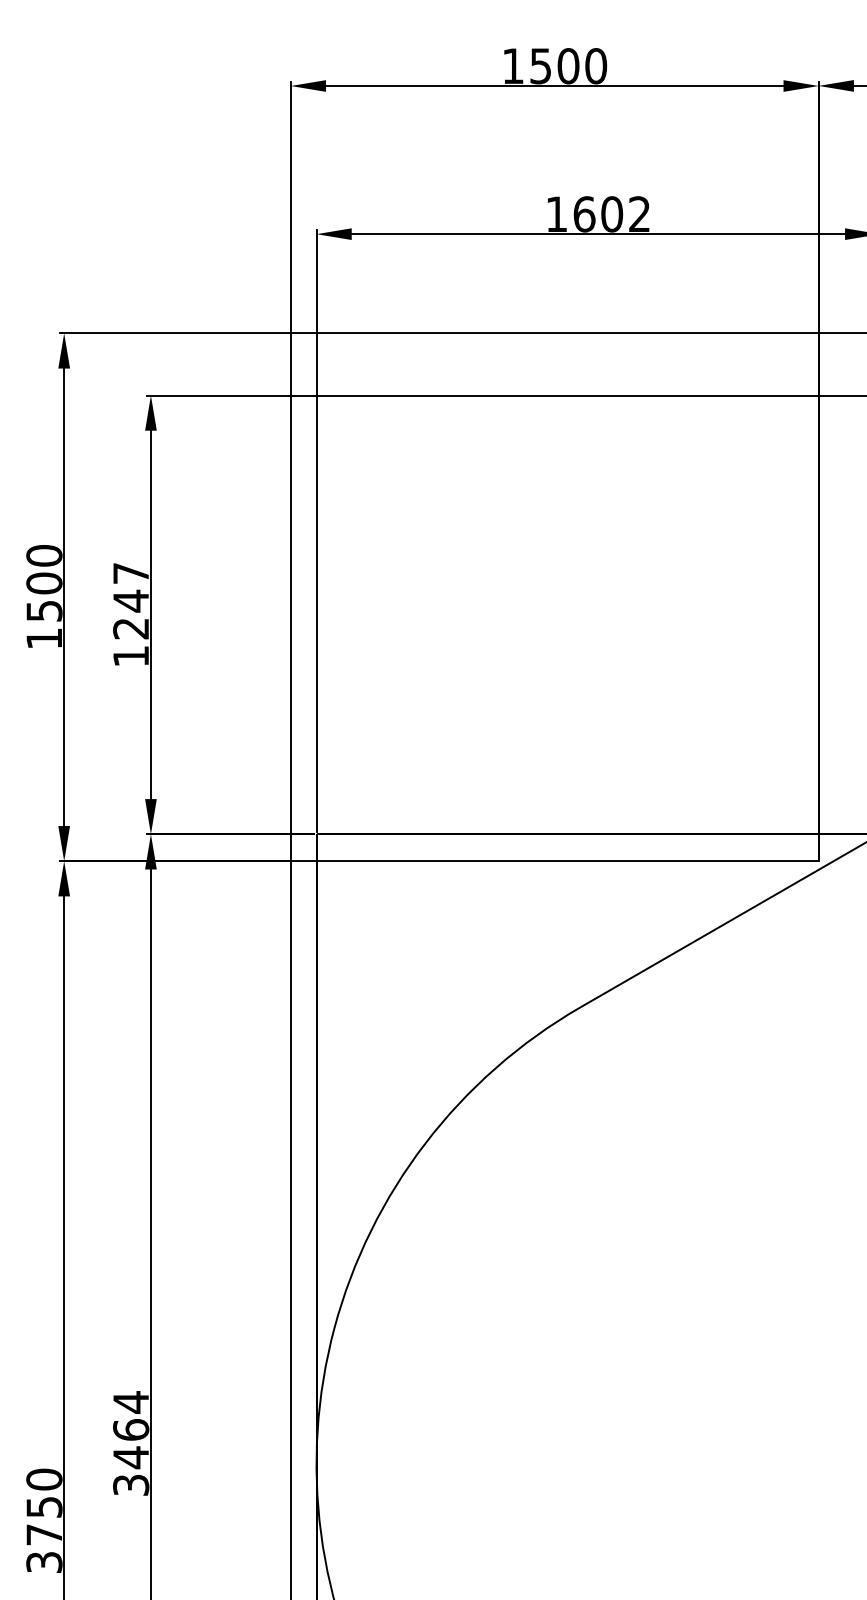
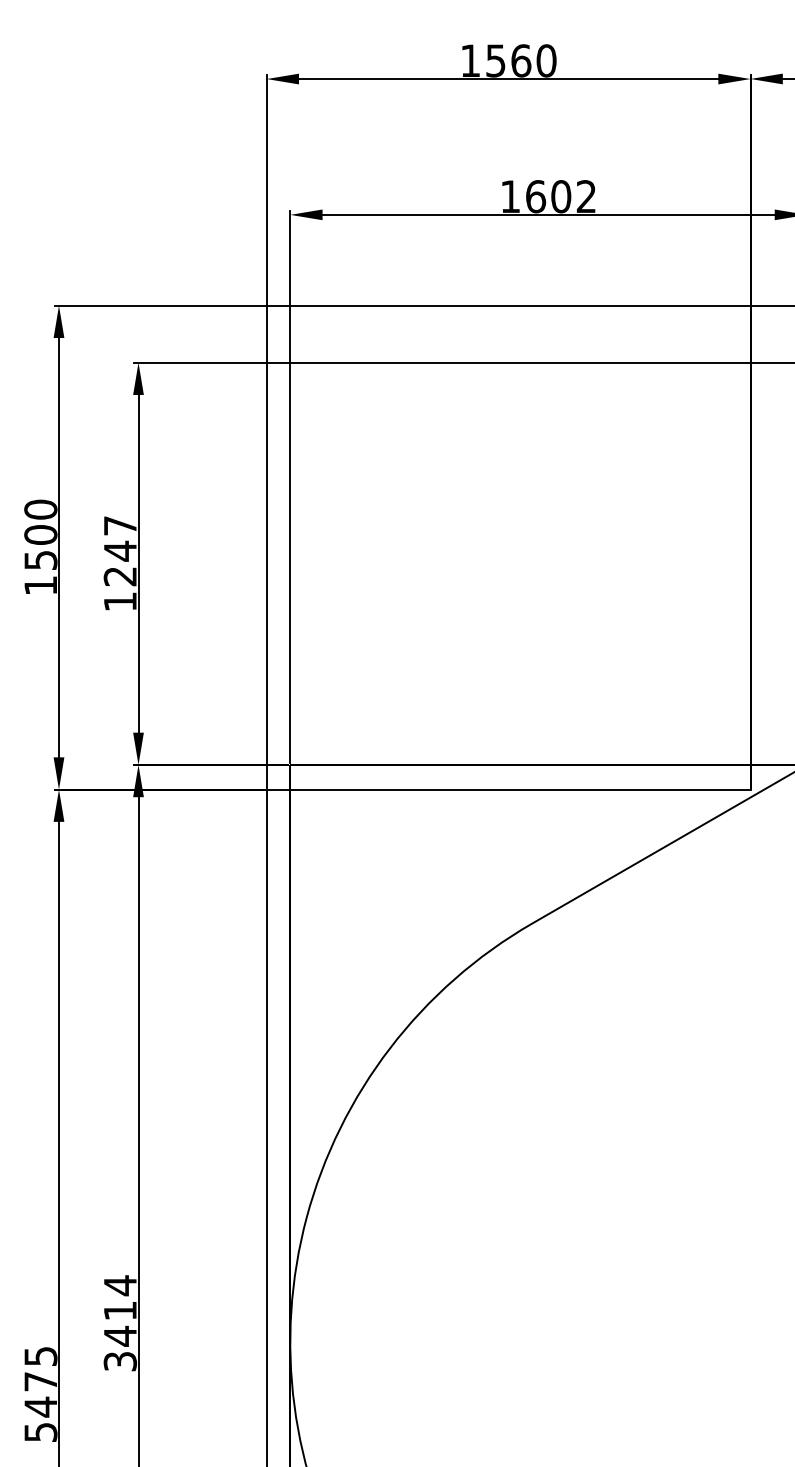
text: (568, 66) -> (521, 61), 1500 -> 1560
text: (131, 1429) -> (120, 1310), 3464 -> 3414
text: (44, 1520) -> (40, 1393), 3750 -> 5475

